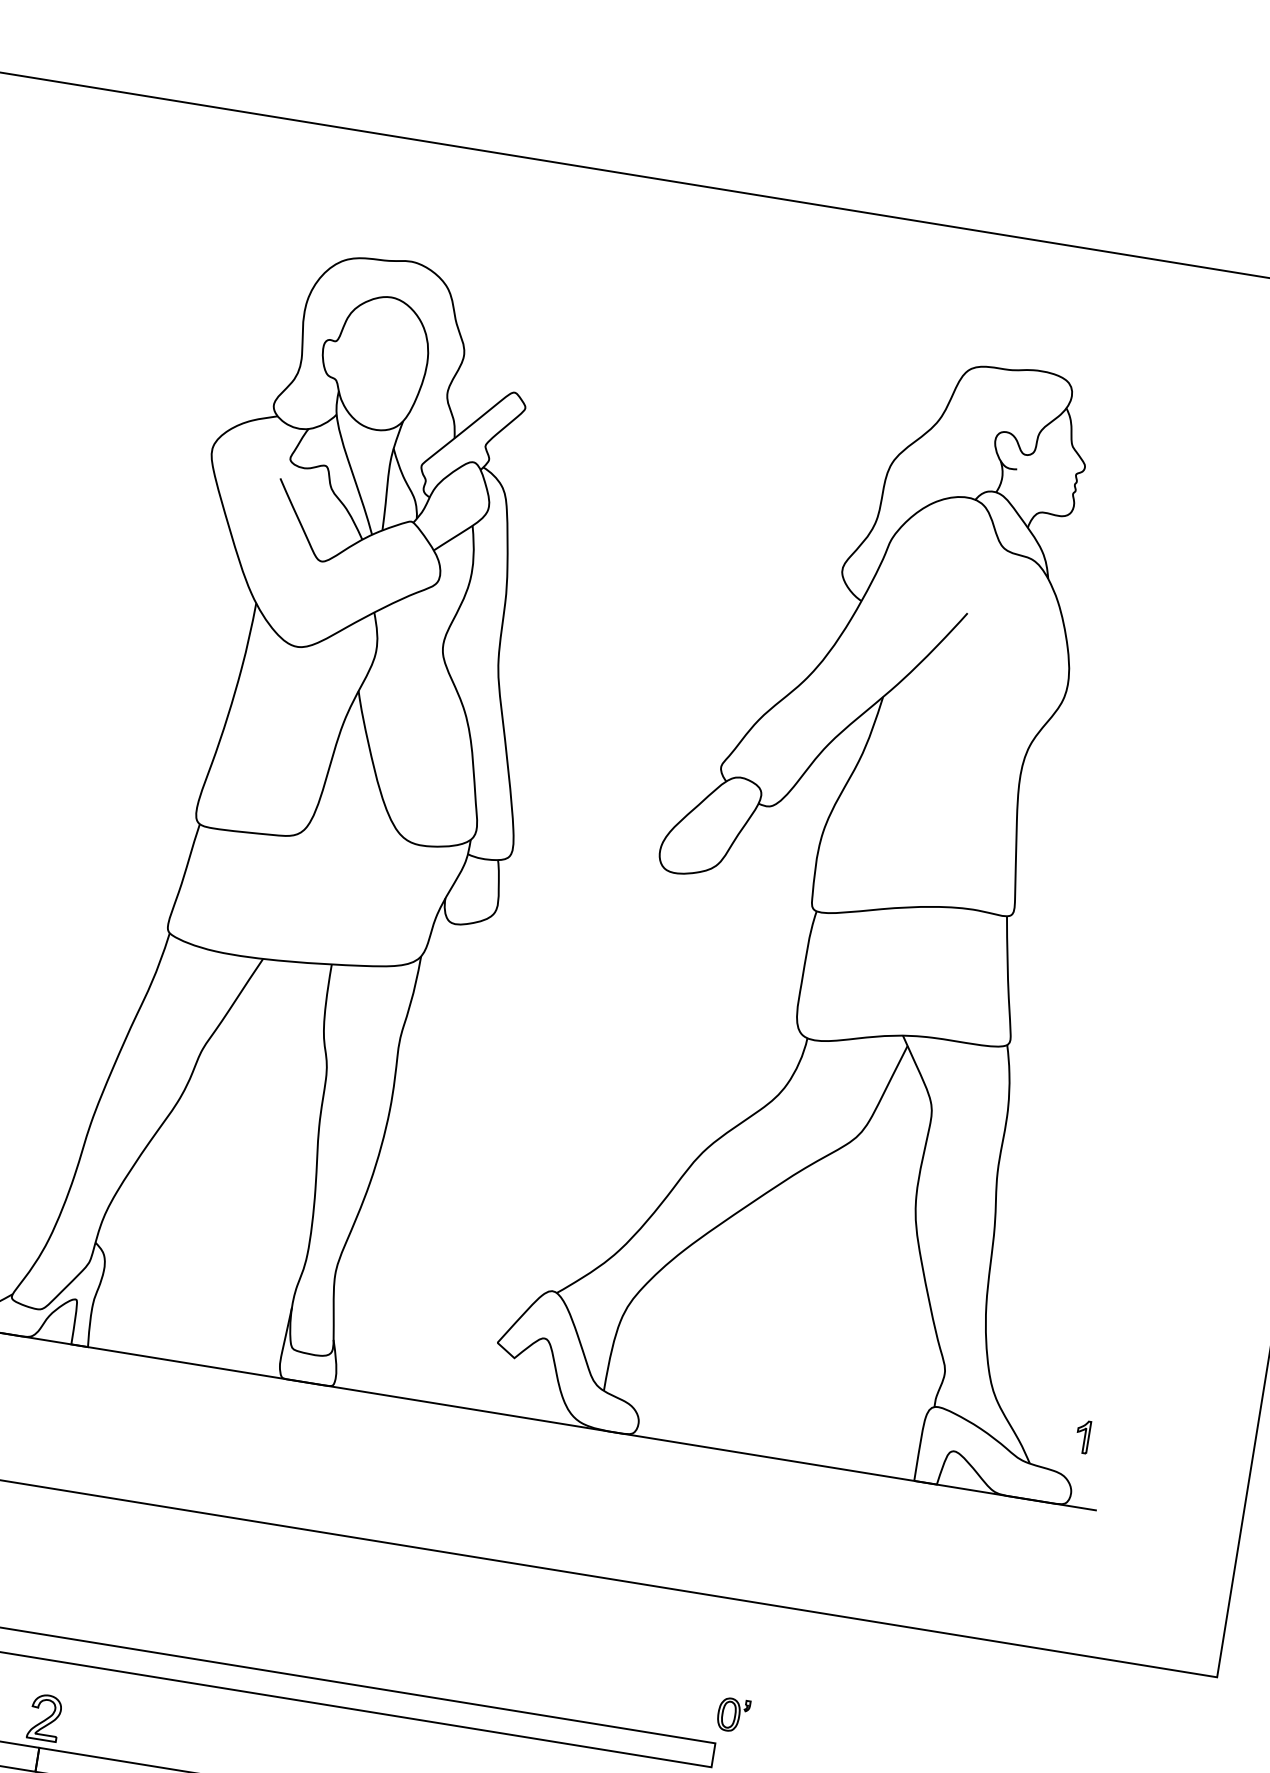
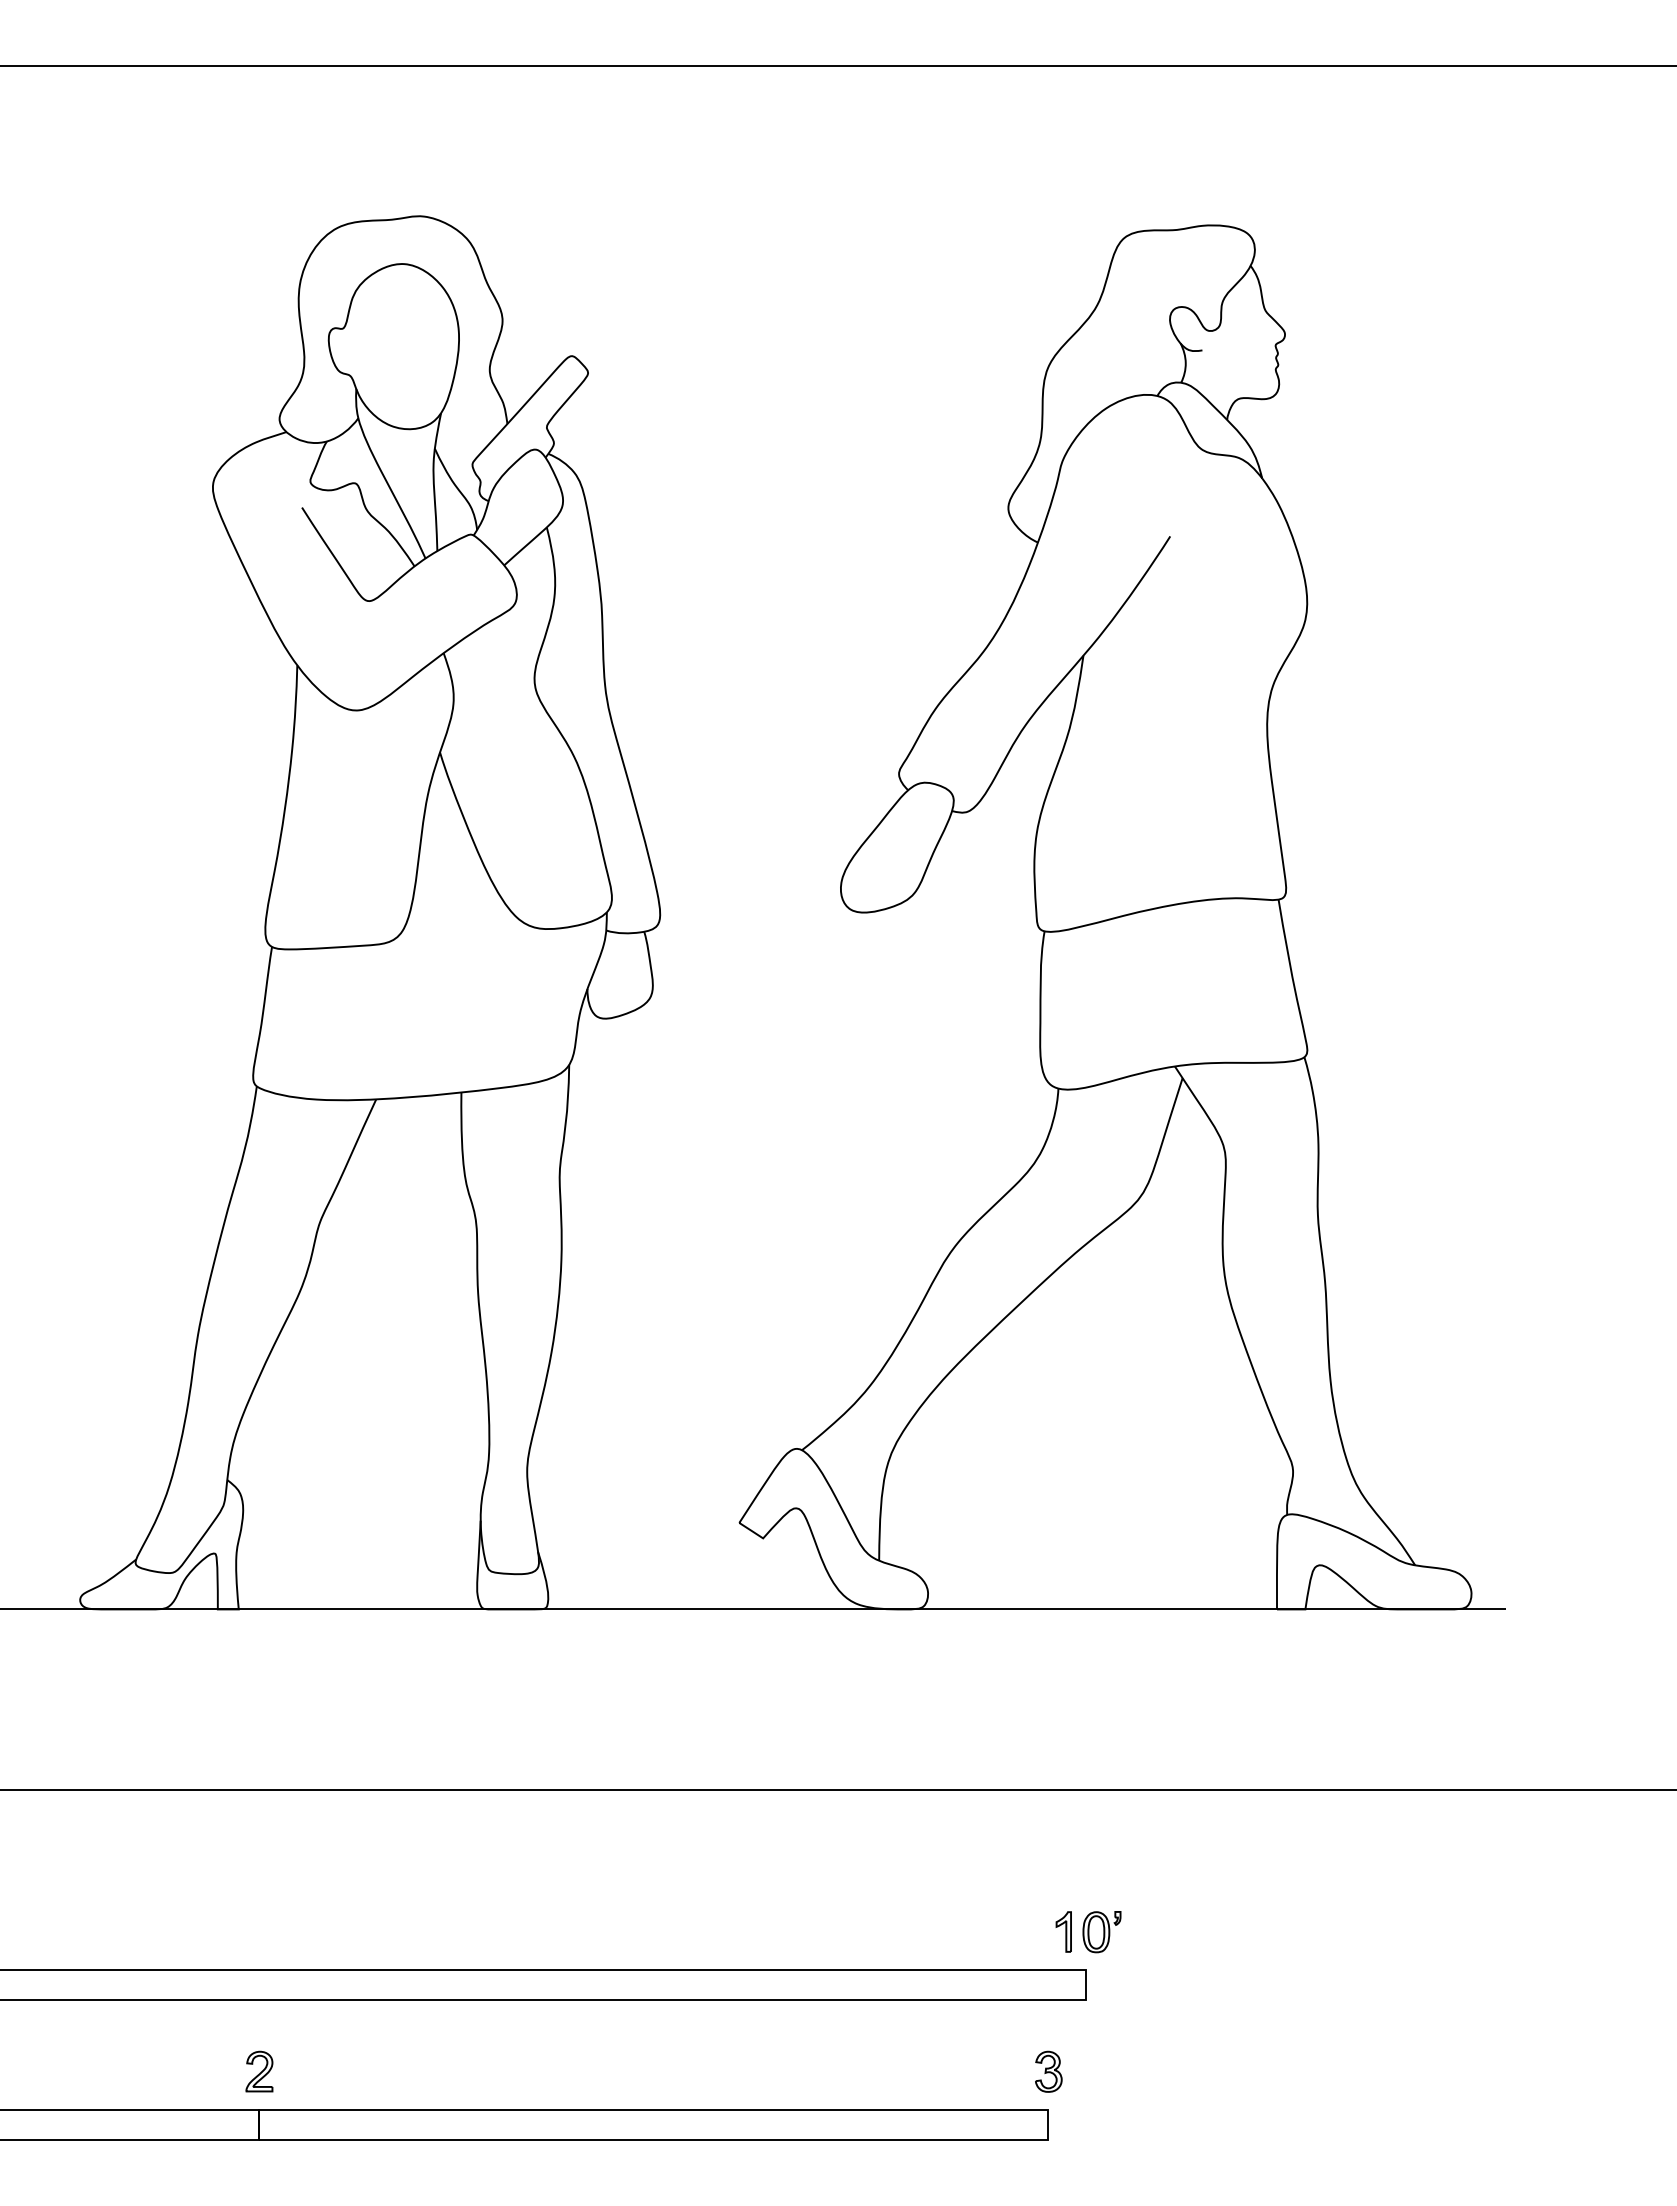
part: (1082, 1436) -> (1063, 1931), moved
part: (44, 1717) -> (259, 2071), size x0.71

